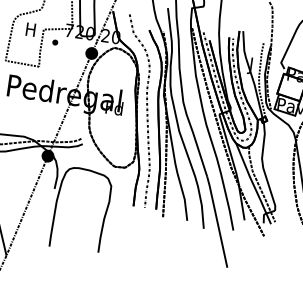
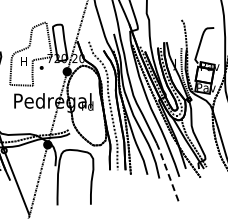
line: (216, 221) -> (167, 172), solid -> dashed

